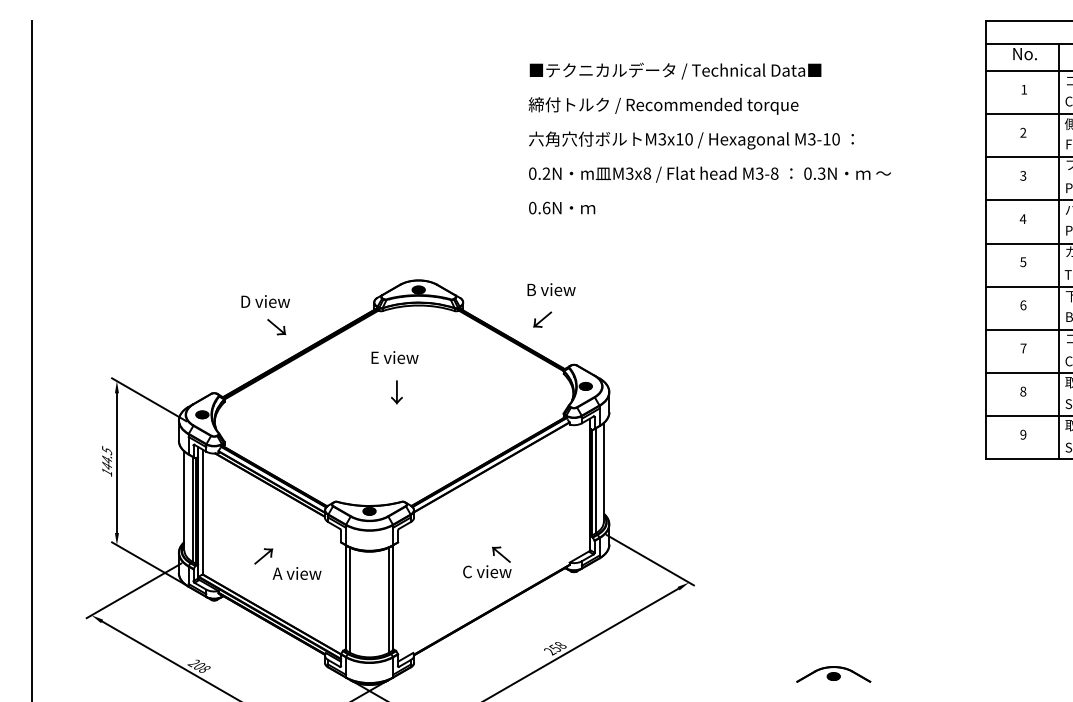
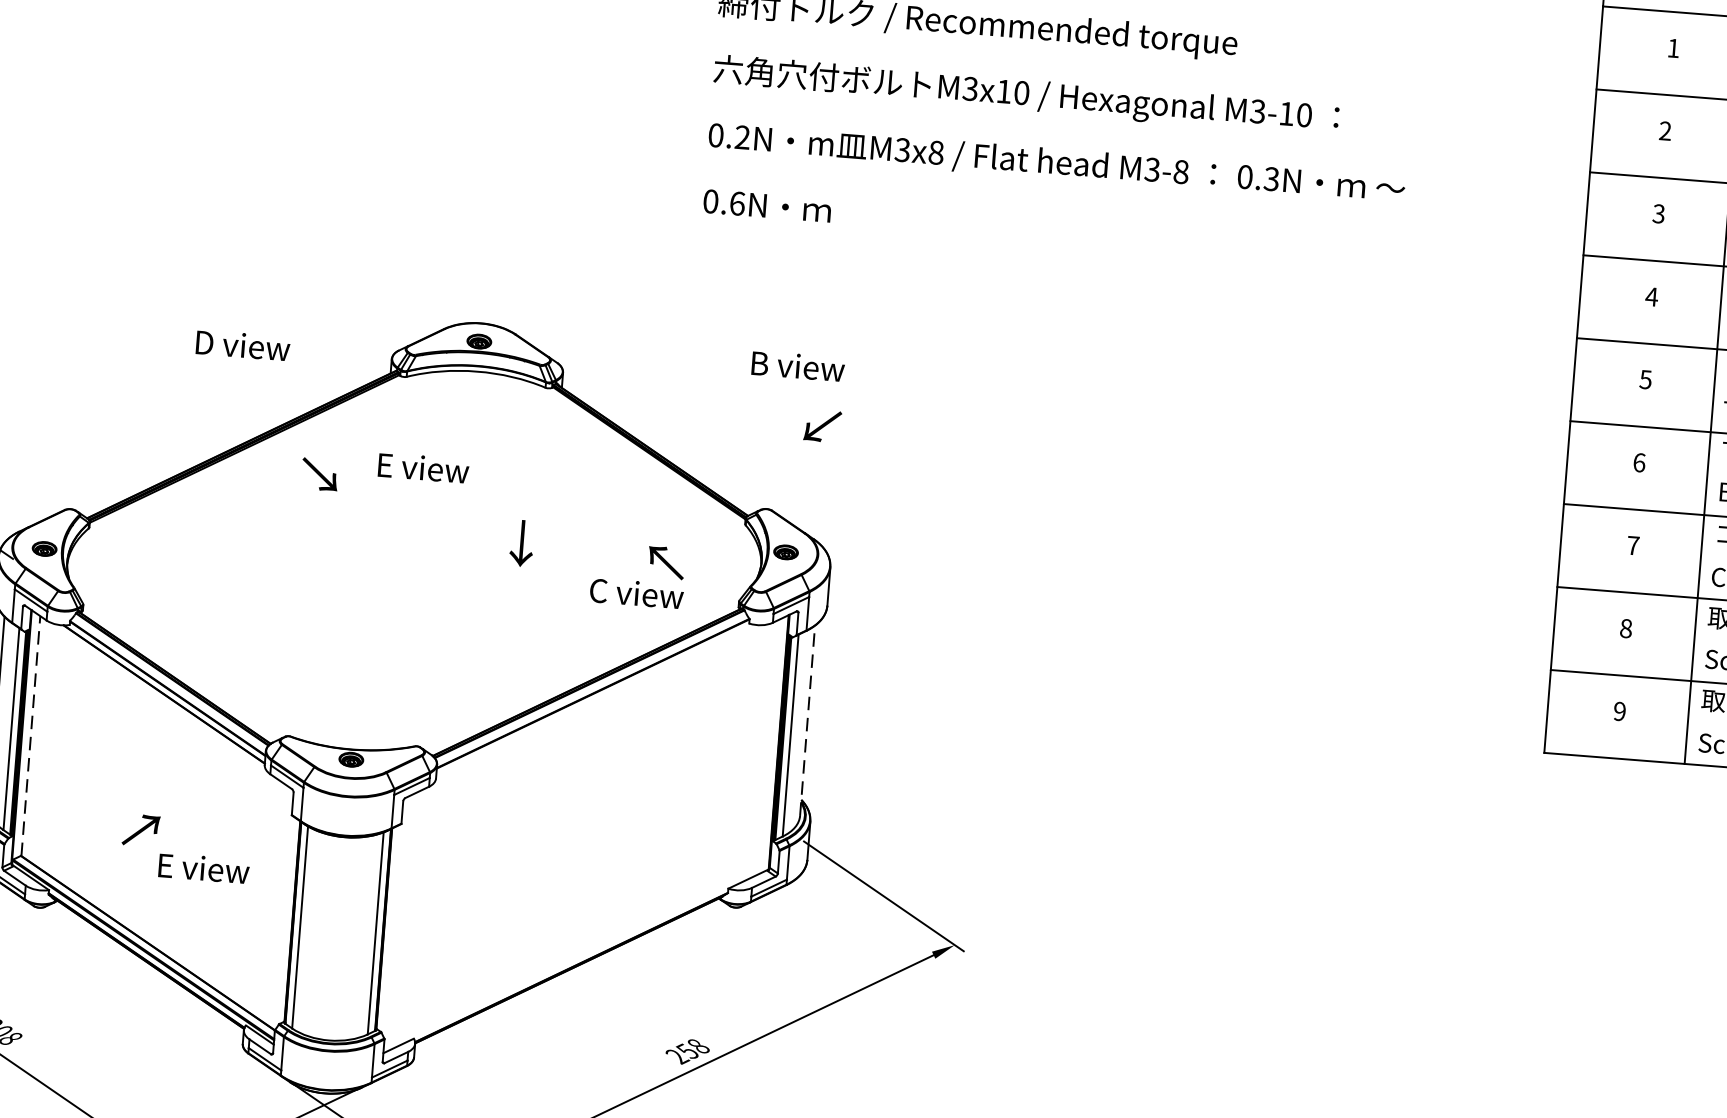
text: (551, 289) -> (798, 365), moved
text: (265, 301) -> (242, 345), moved
text: (542, 319) -> (822, 425), moved
text: (276, 327) -> (319, 475), moved
text: (396, 392) -> (521, 543), moved
line: (603, 472) -> (806, 720), solid -> dashed
line: (202, 511) -> (30, 734), solid -> dashed
text: (487, 562) -> (638, 575), moved
text: (296, 573) -> (201, 868), A view -> E view

